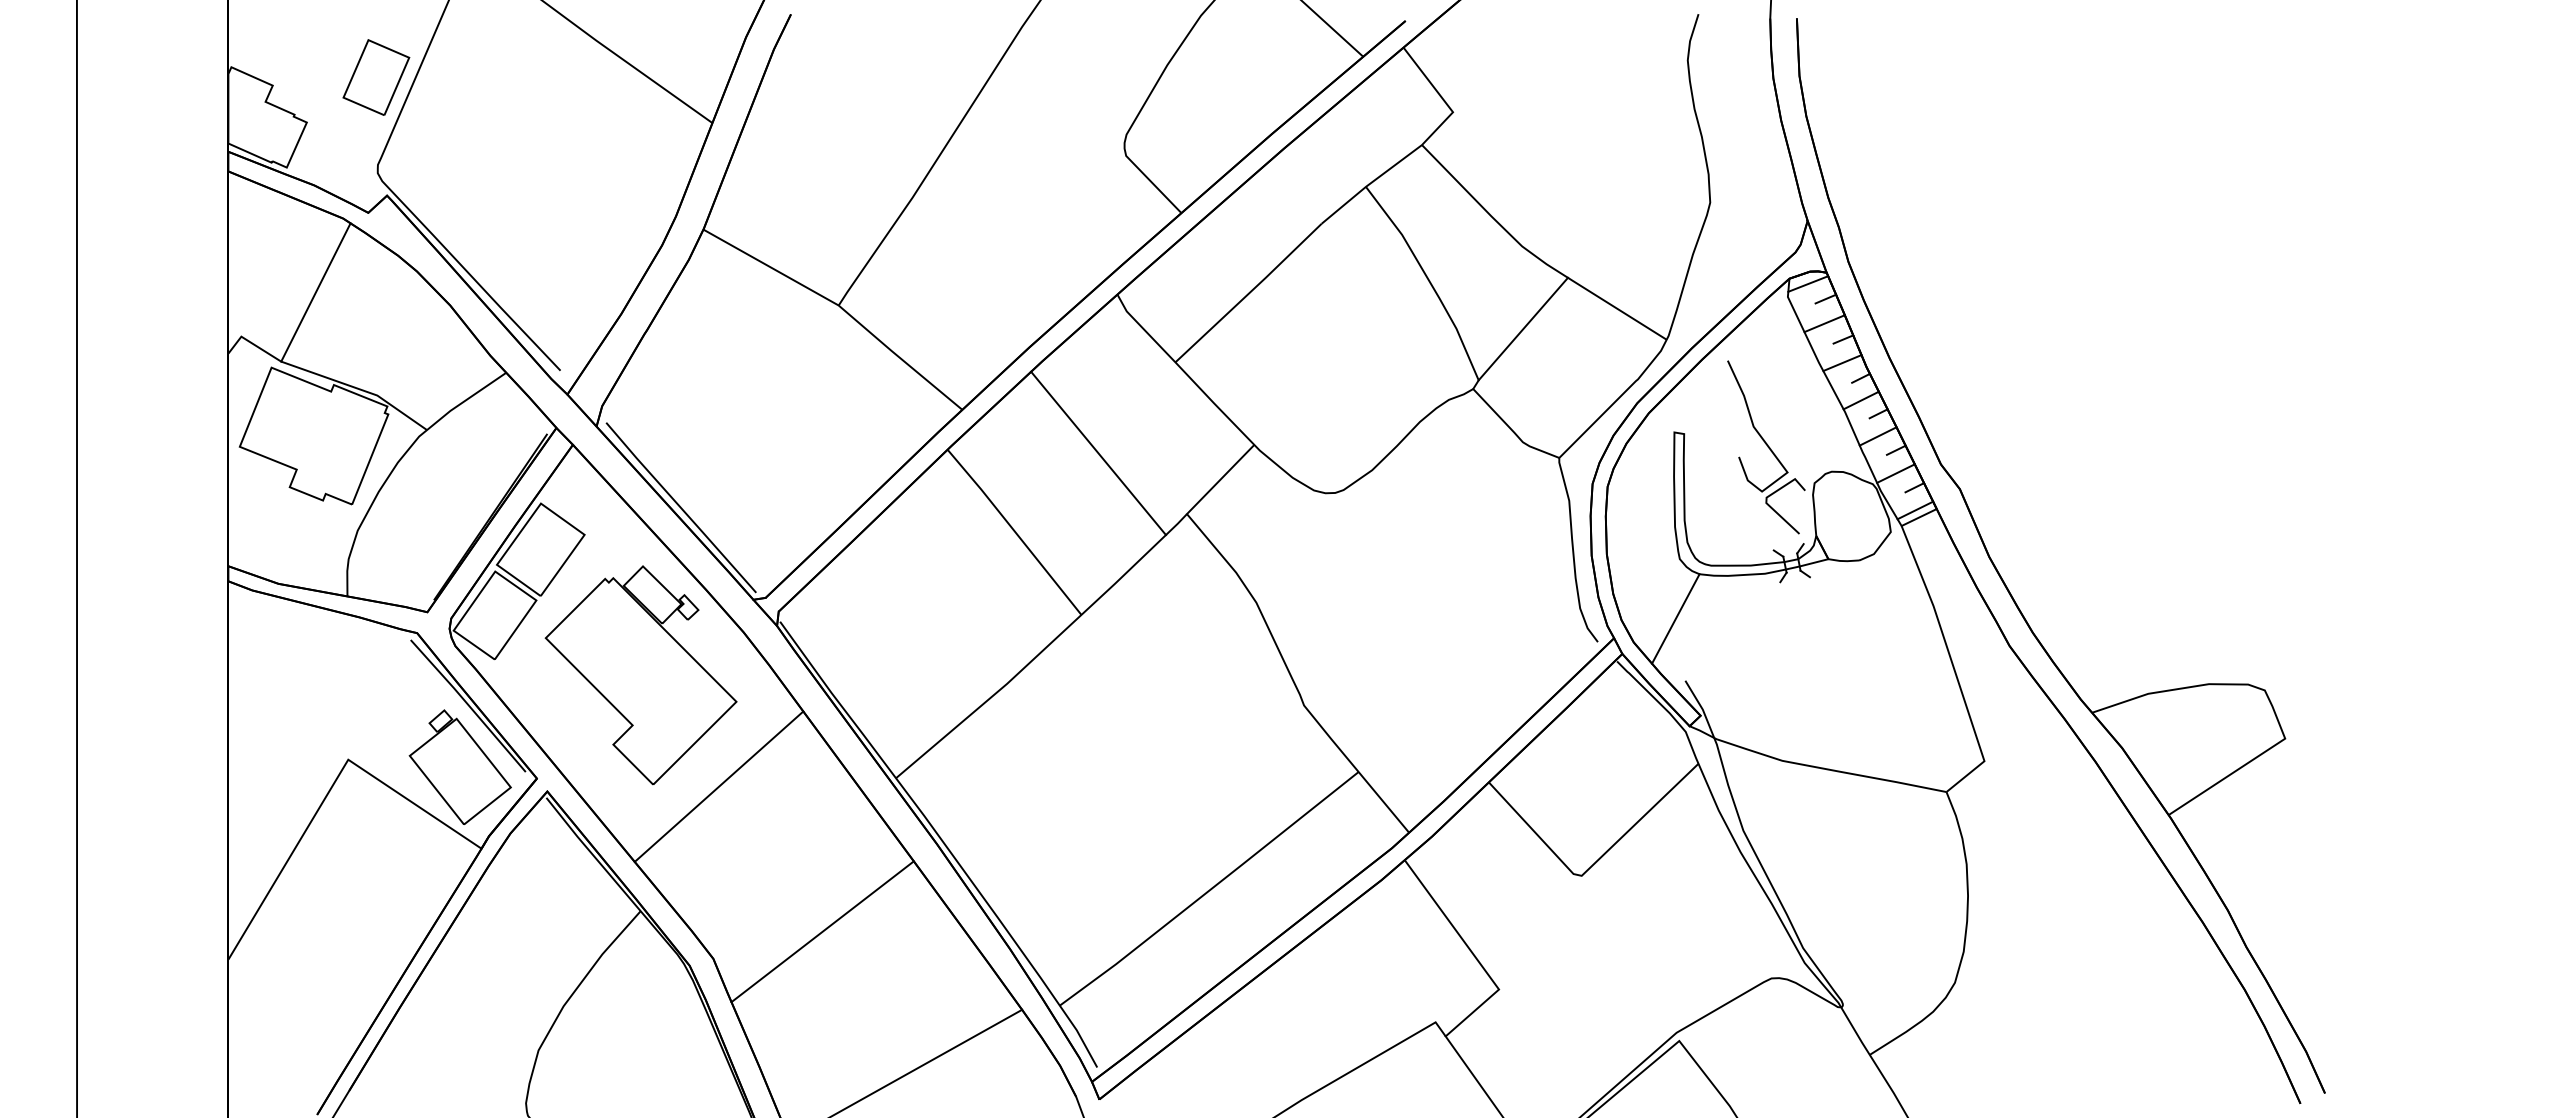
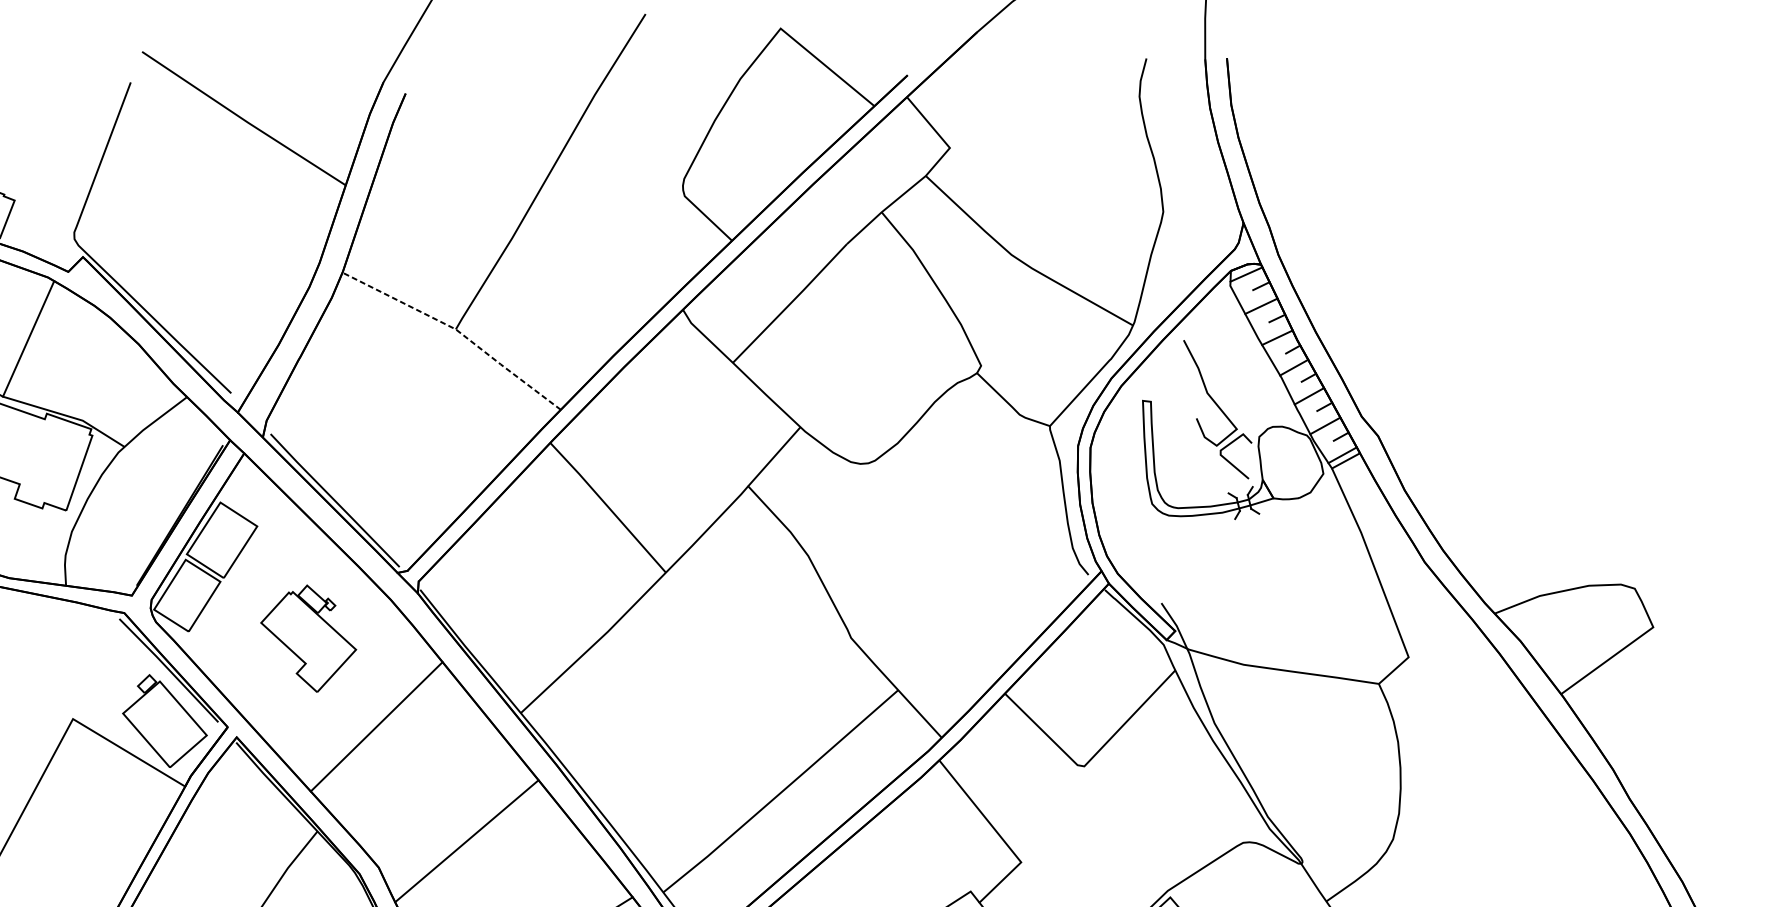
part: (376, 77) -> (69, 161), removed
line: (840, 307) -> (457, 330), solid -> dashed
line: (1522, 328) -> (1014, 321), removed
line: (1098, 453) -> (673, 440), removed
line: (1675, 618) -> (1150, 552), removed
part: (640, 675) -> (308, 639), size x0.6

